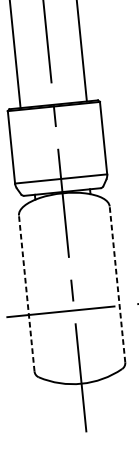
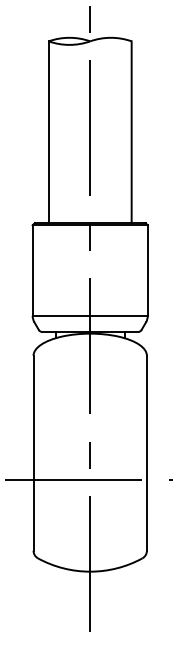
line: (117, 283) -> (146, 452), dashed -> solid
line: (26, 292) -> (33, 452), dashed -> solid

